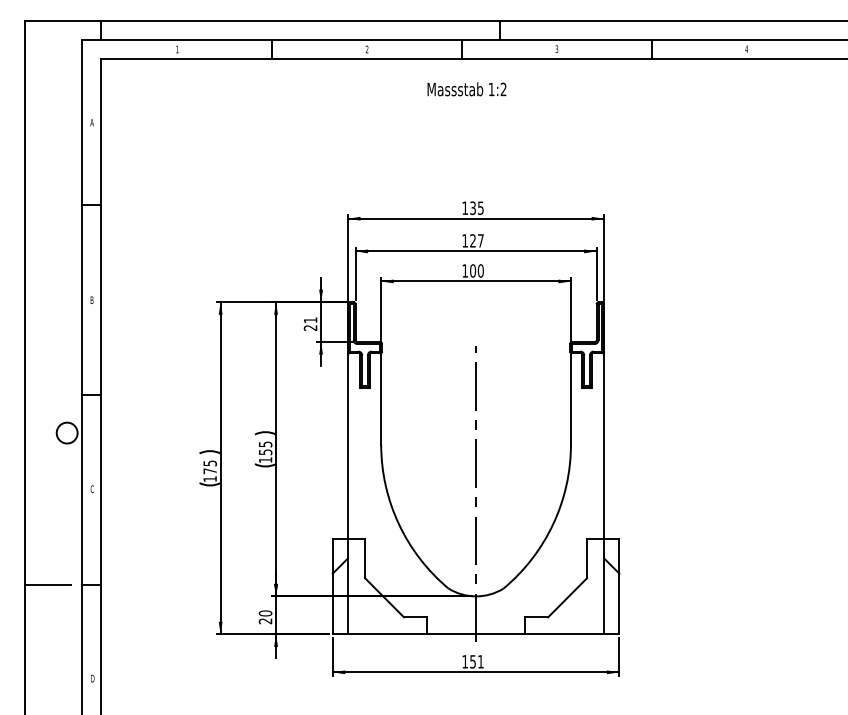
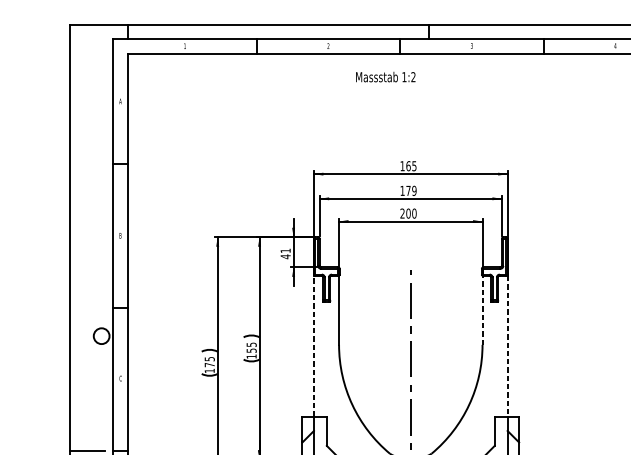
text: (466, 89) -> (385, 77), moved
text: (473, 207) -> (408, 165), 135 -> 165
text: (476, 240) -> (411, 190), 127 -> 179
text: (464, 270) -> (402, 213), 100 -> 200
text: (310, 327) -> (285, 256), 21 -> 41
line: (570, 399) -> (482, 310), solid -> dashed
line: (347, 446) -> (313, 346), solid -> dashed
line: (604, 446) -> (507, 346), solid -> dashed

